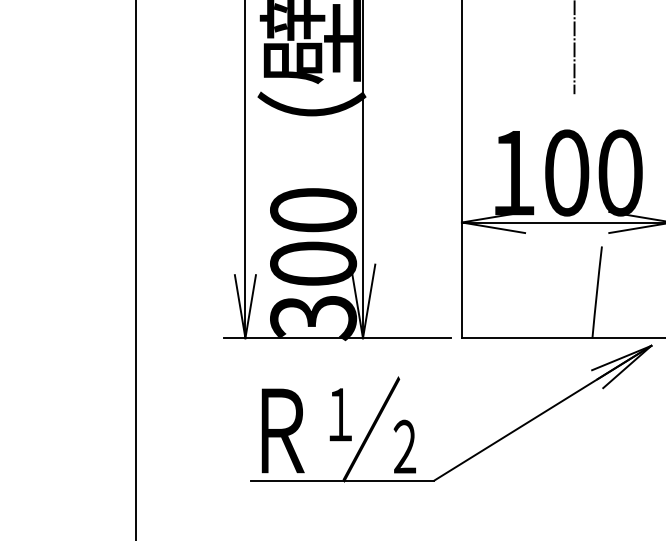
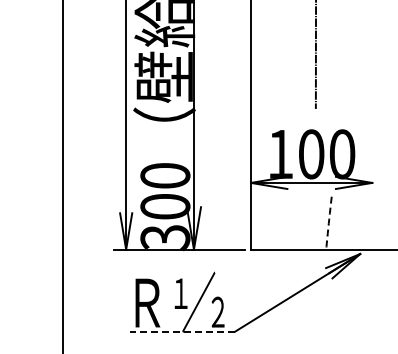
arc: (596, 292) -> (328, 223), solid -> dashed
line: (343, 480) -> (182, 331), solid -> dashed

